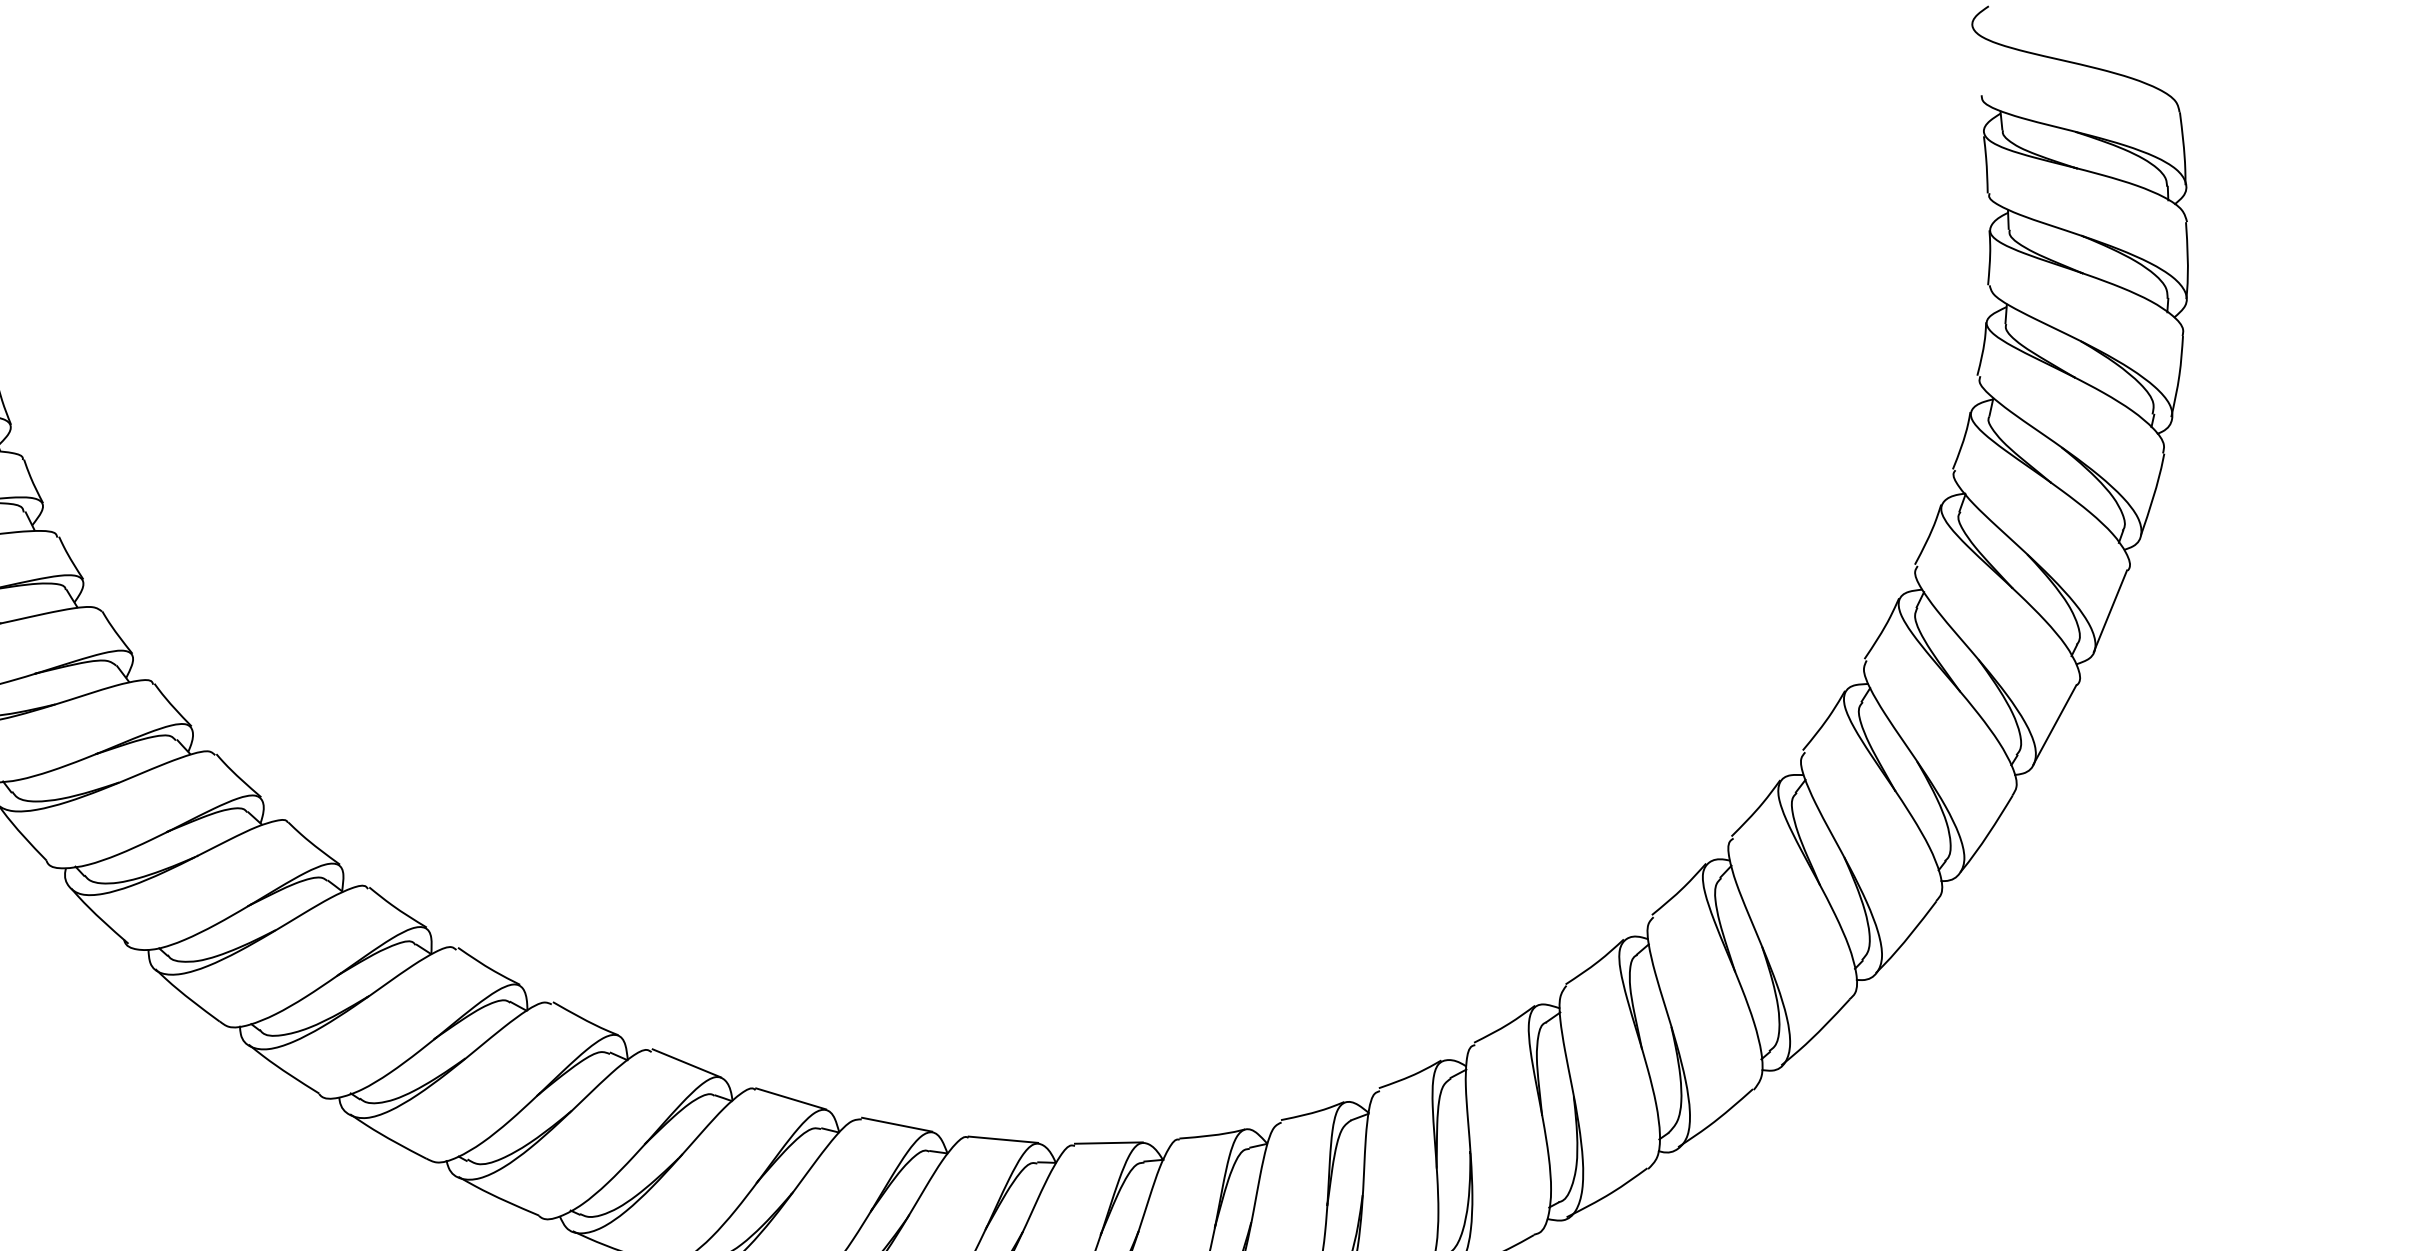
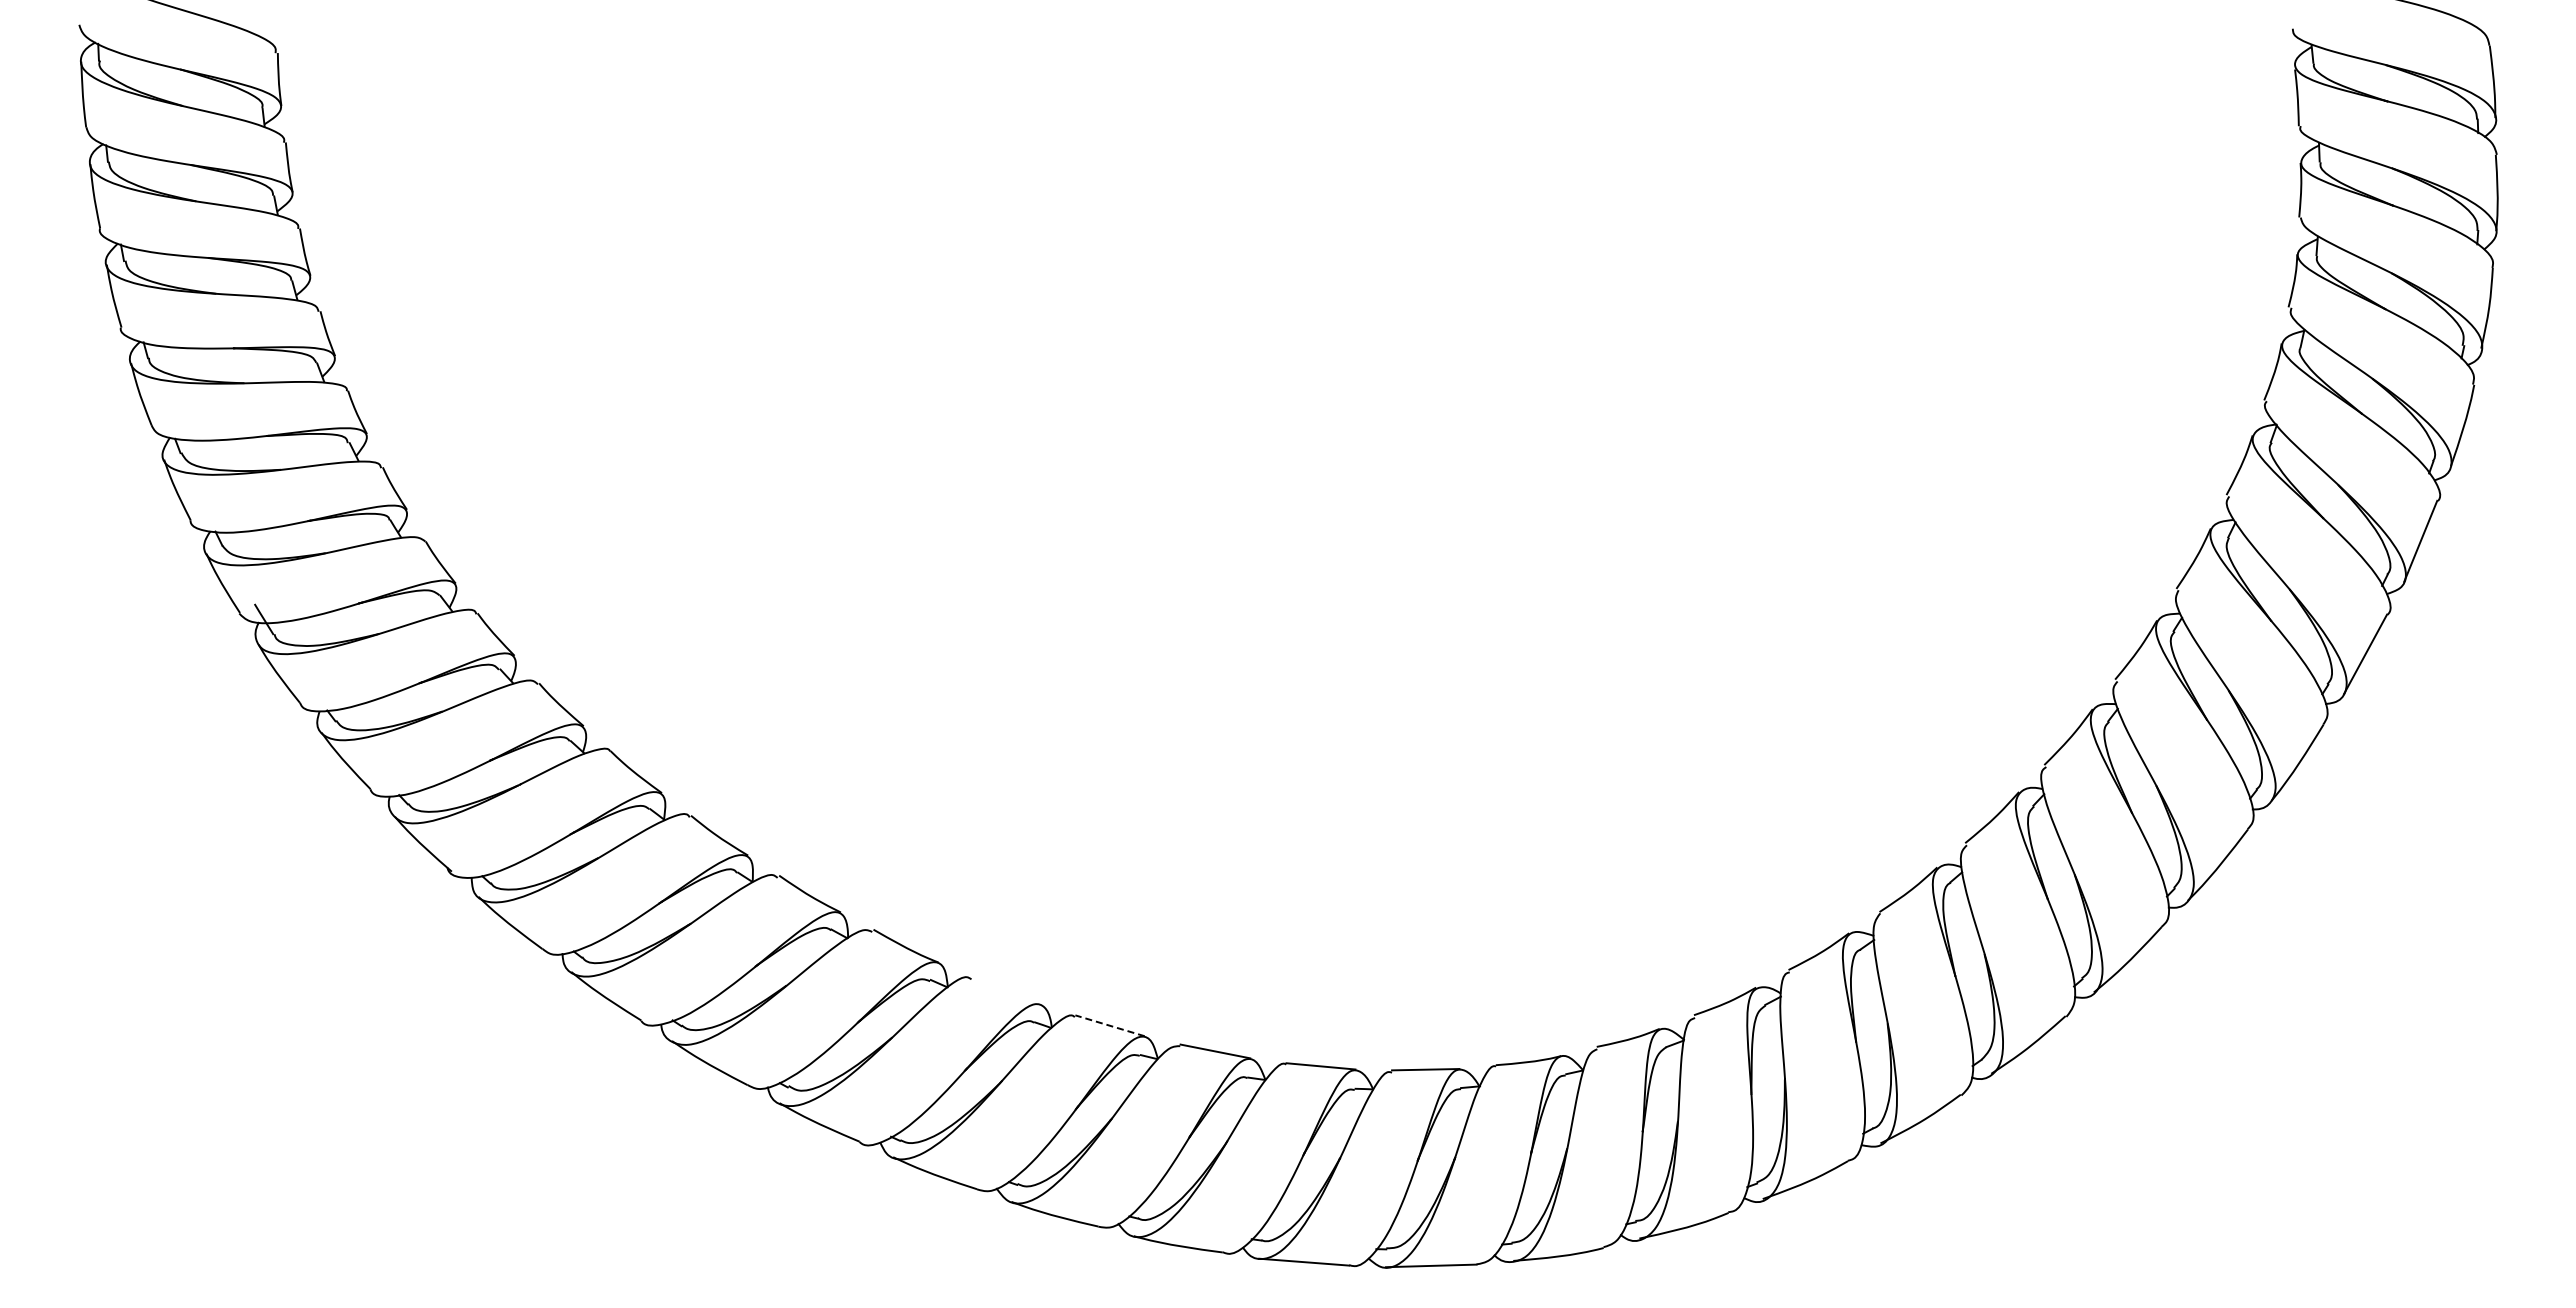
line: (686, 1063) -> (1006, 990), removed
line: (790, 1098) -> (1109, 1025), solid -> dashed

